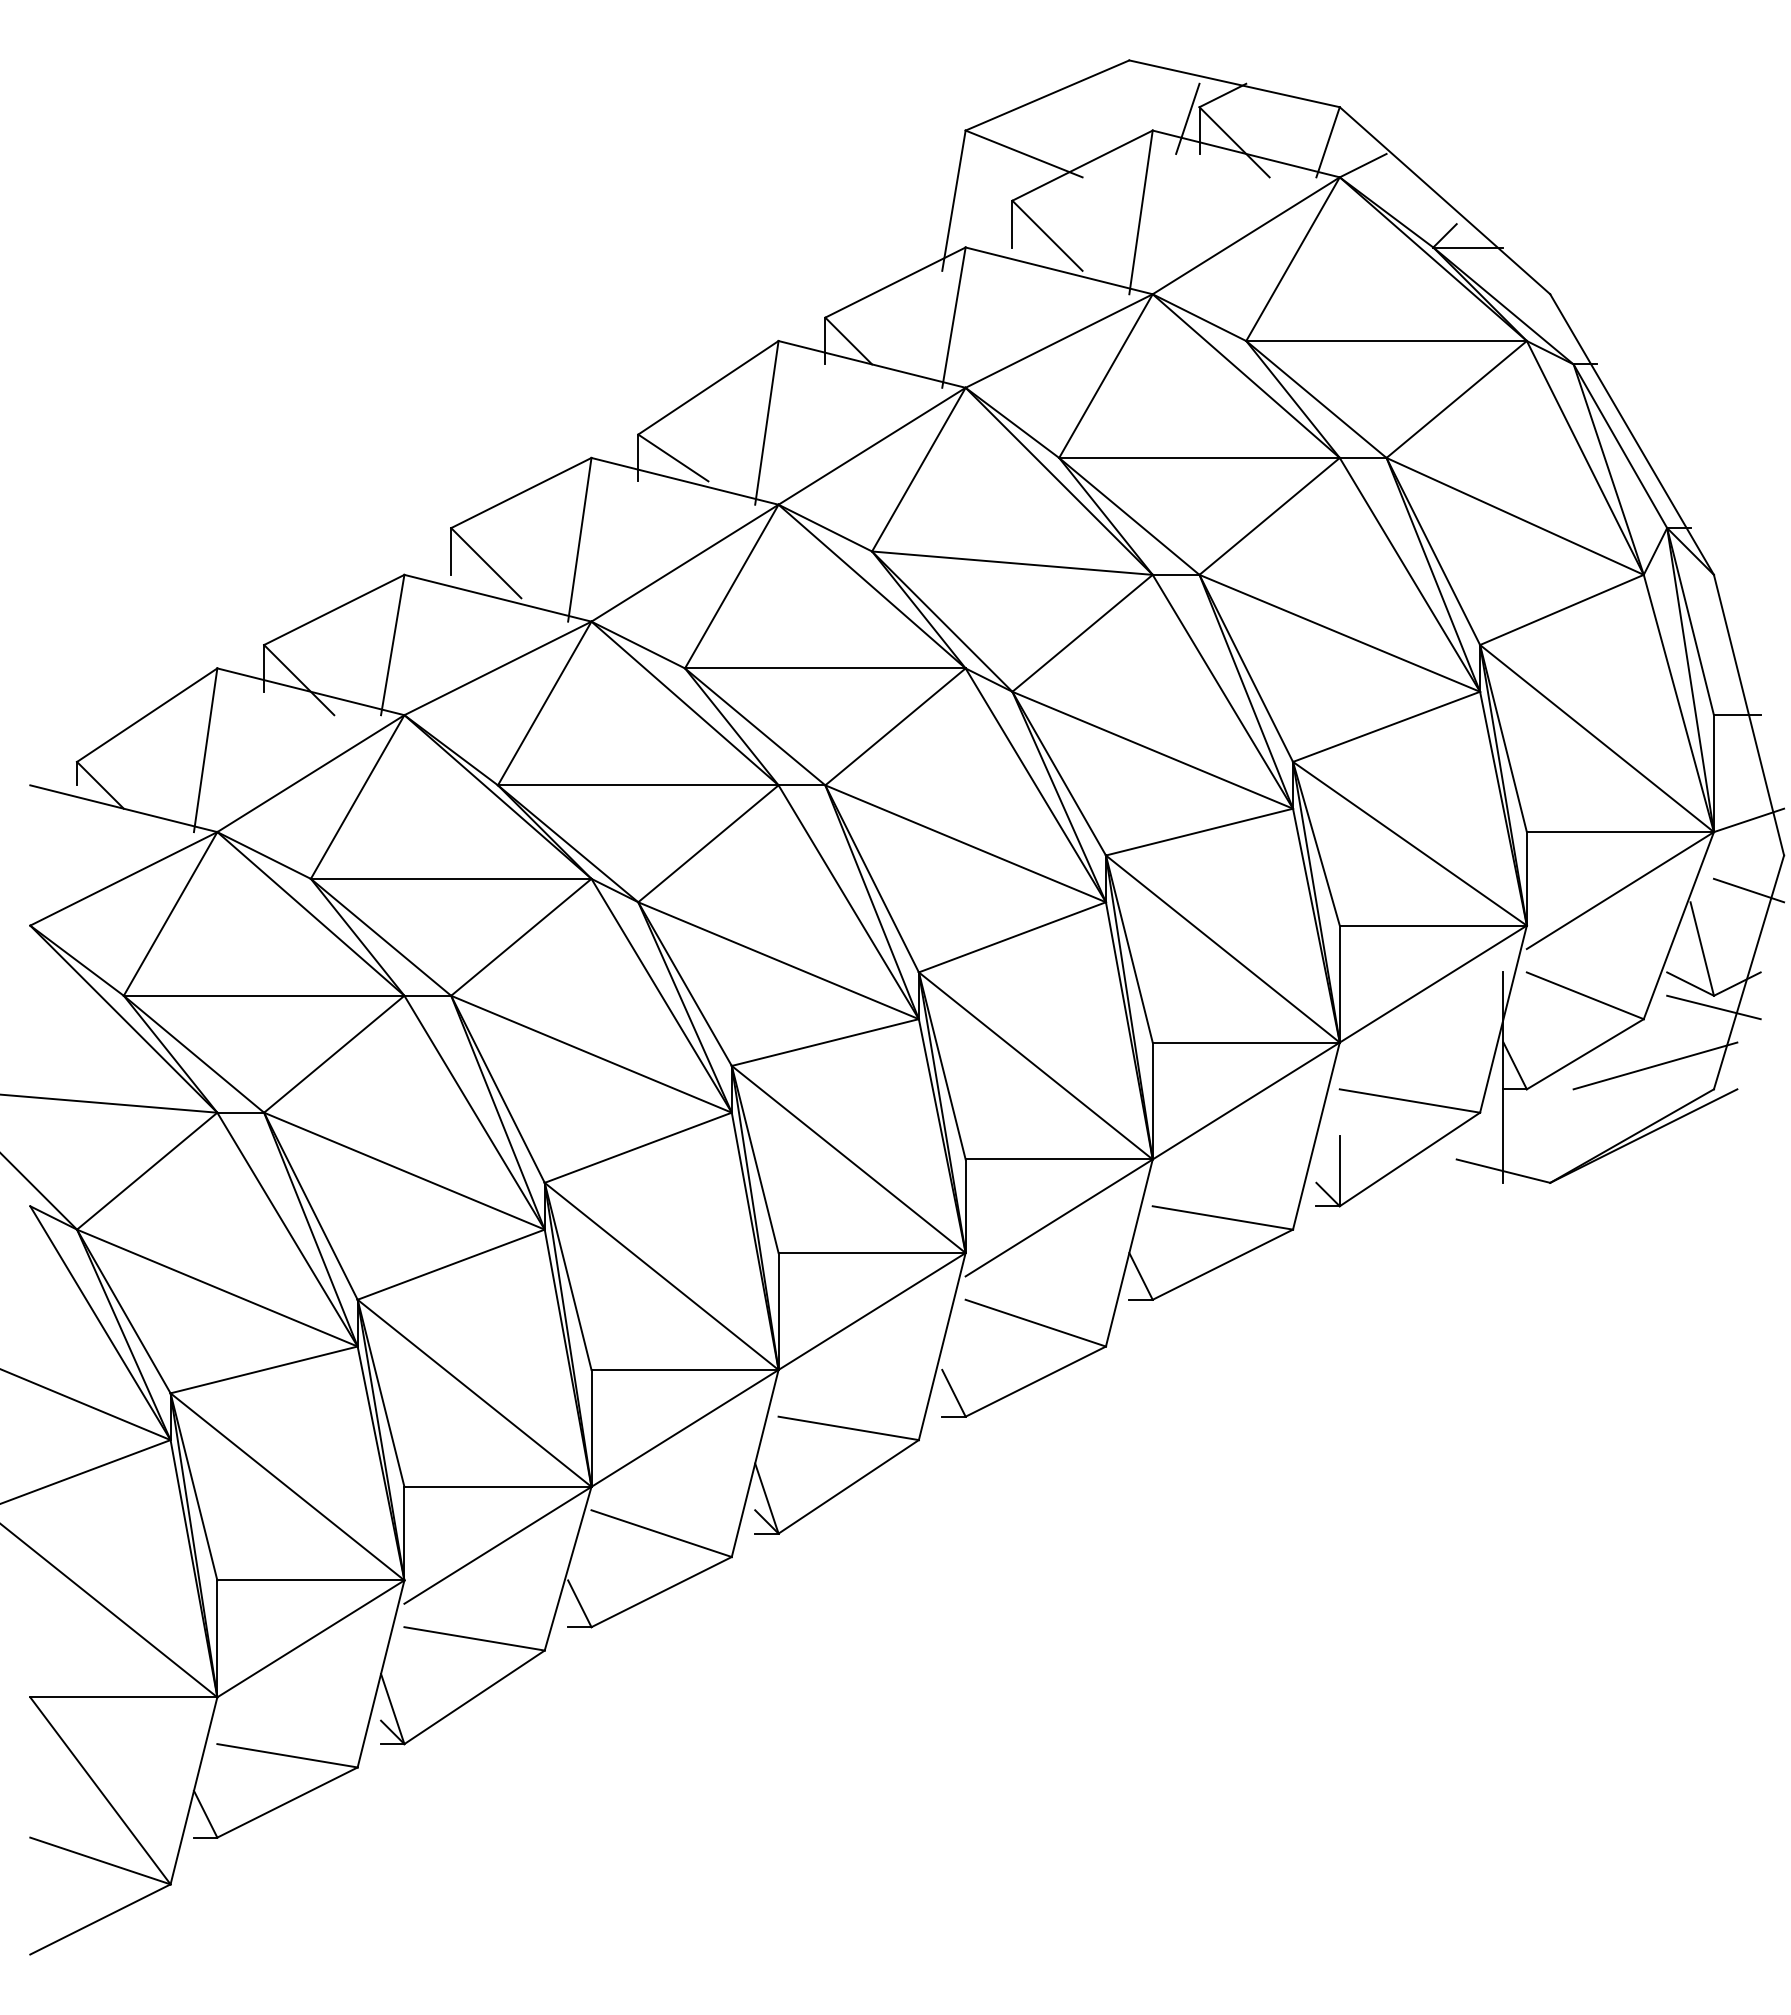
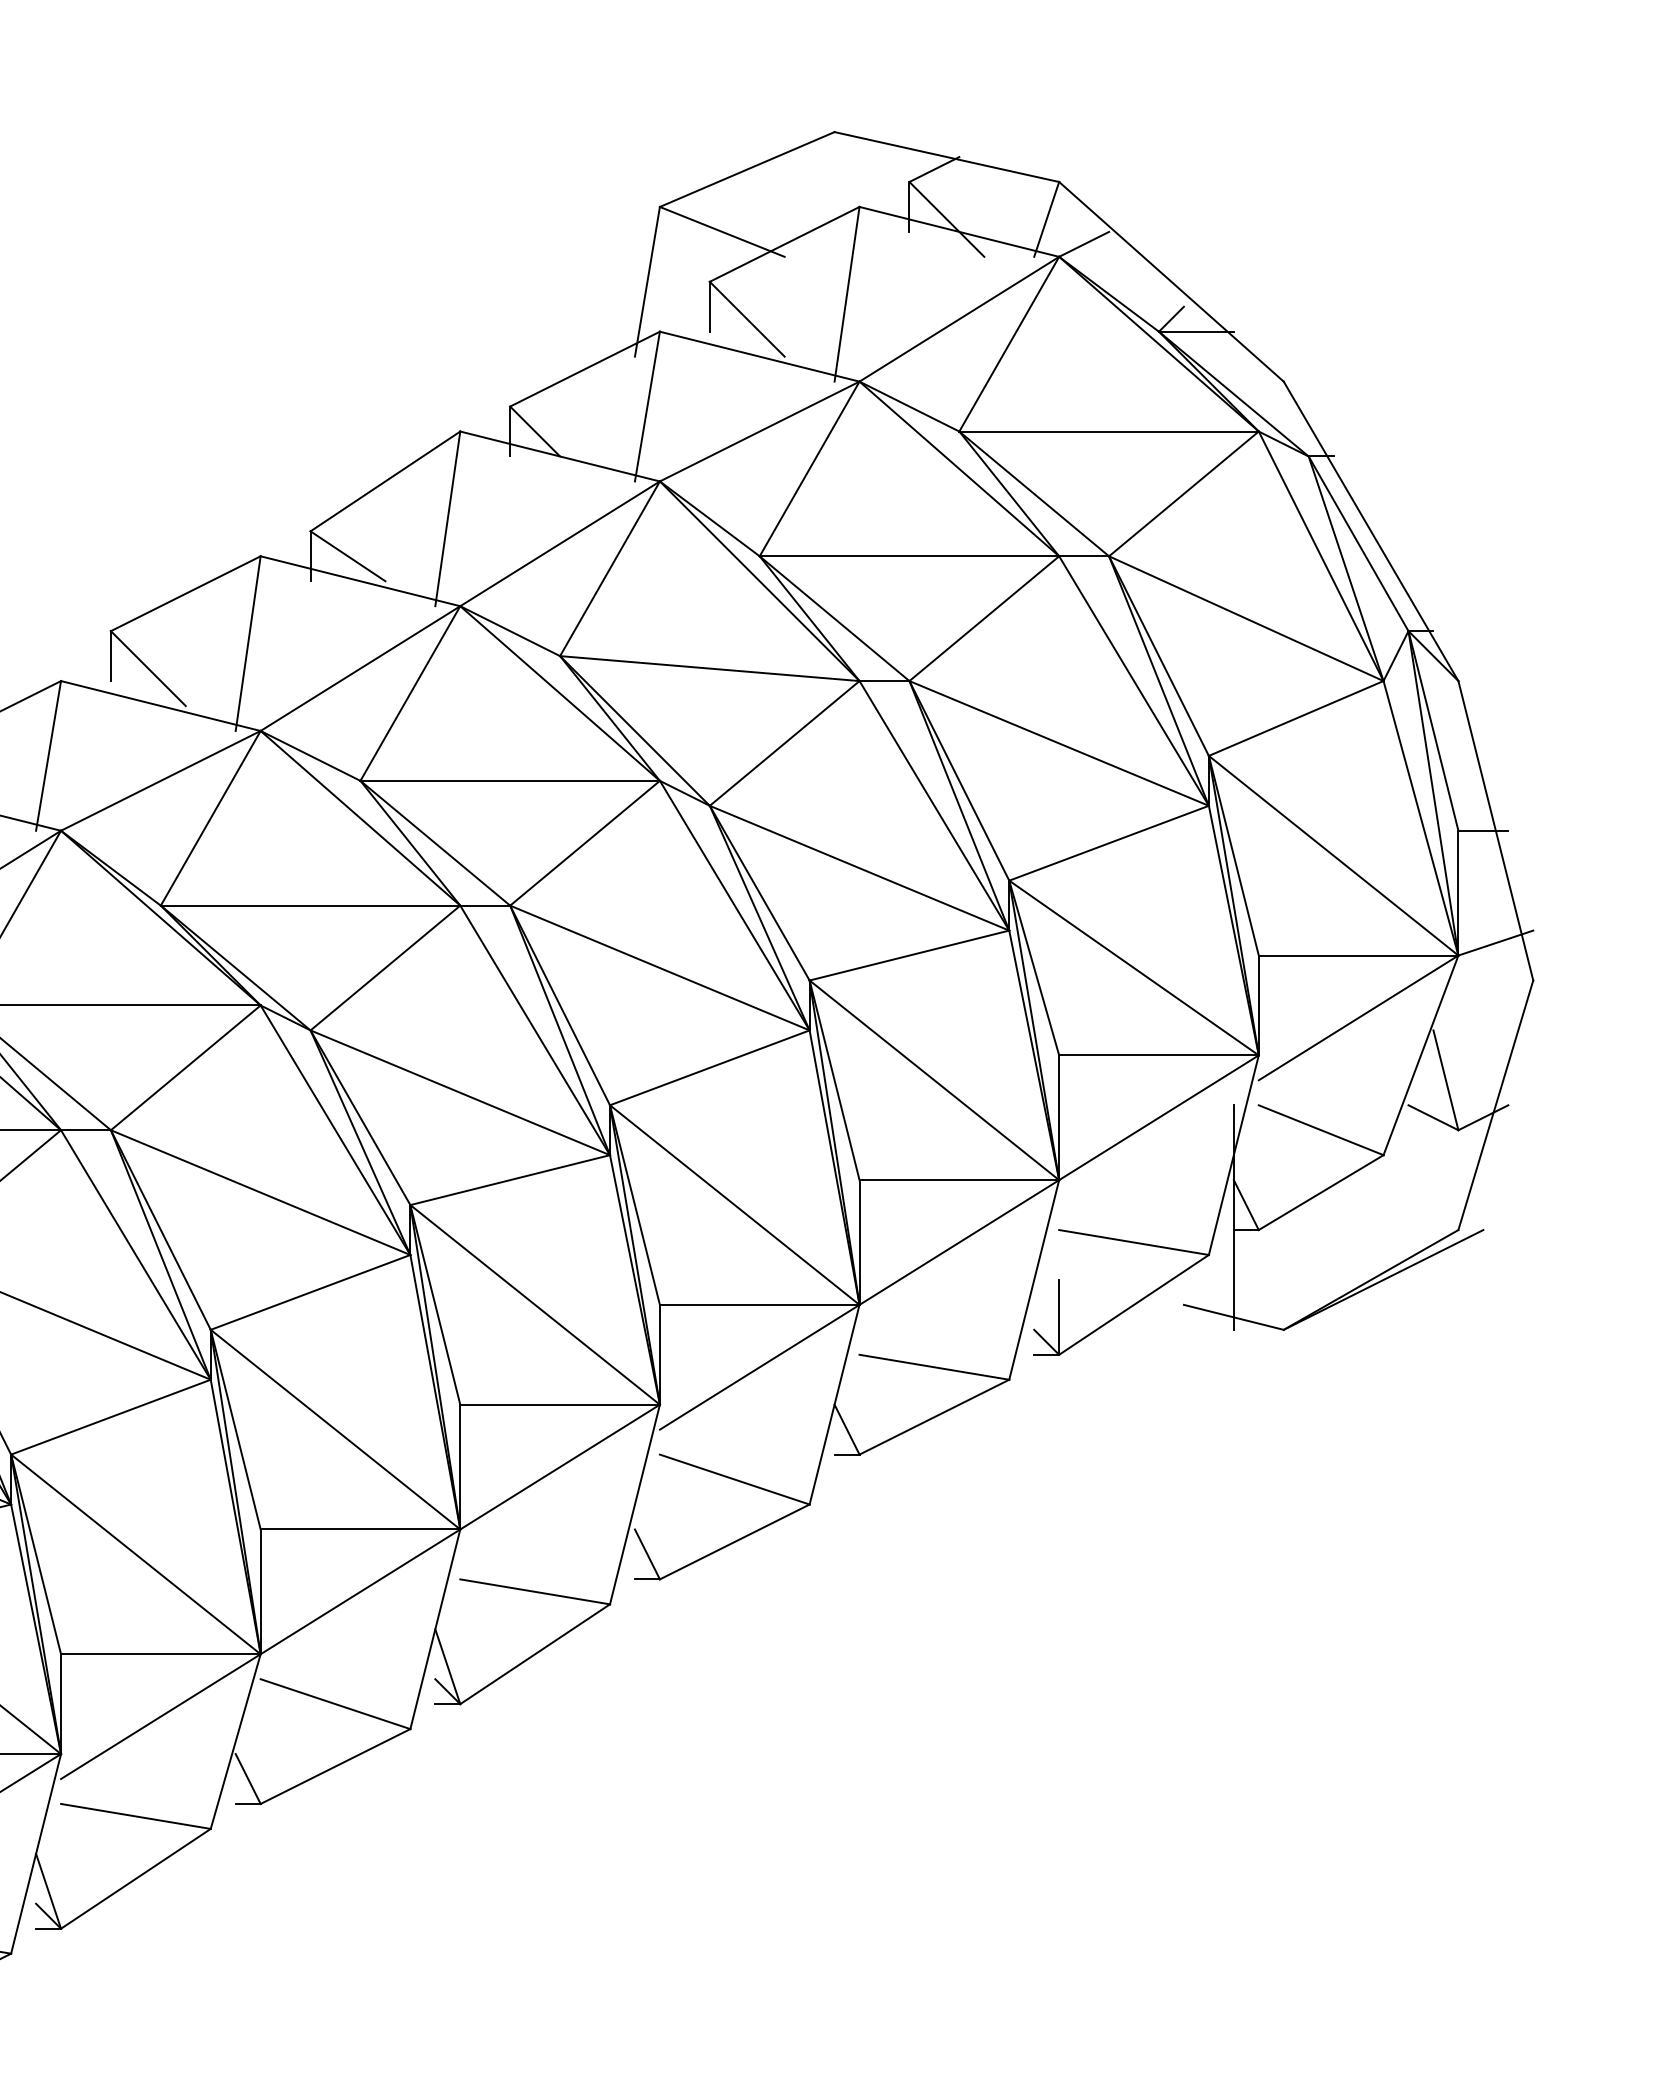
line: (1187, 118) -> (896, 194), removed
line: (1748, 890) -> (1495, 1017), removed
line: (1713, 1007) -> (1457, 1142), removed
line: (1655, 1065) -> (1396, 1204), removed

